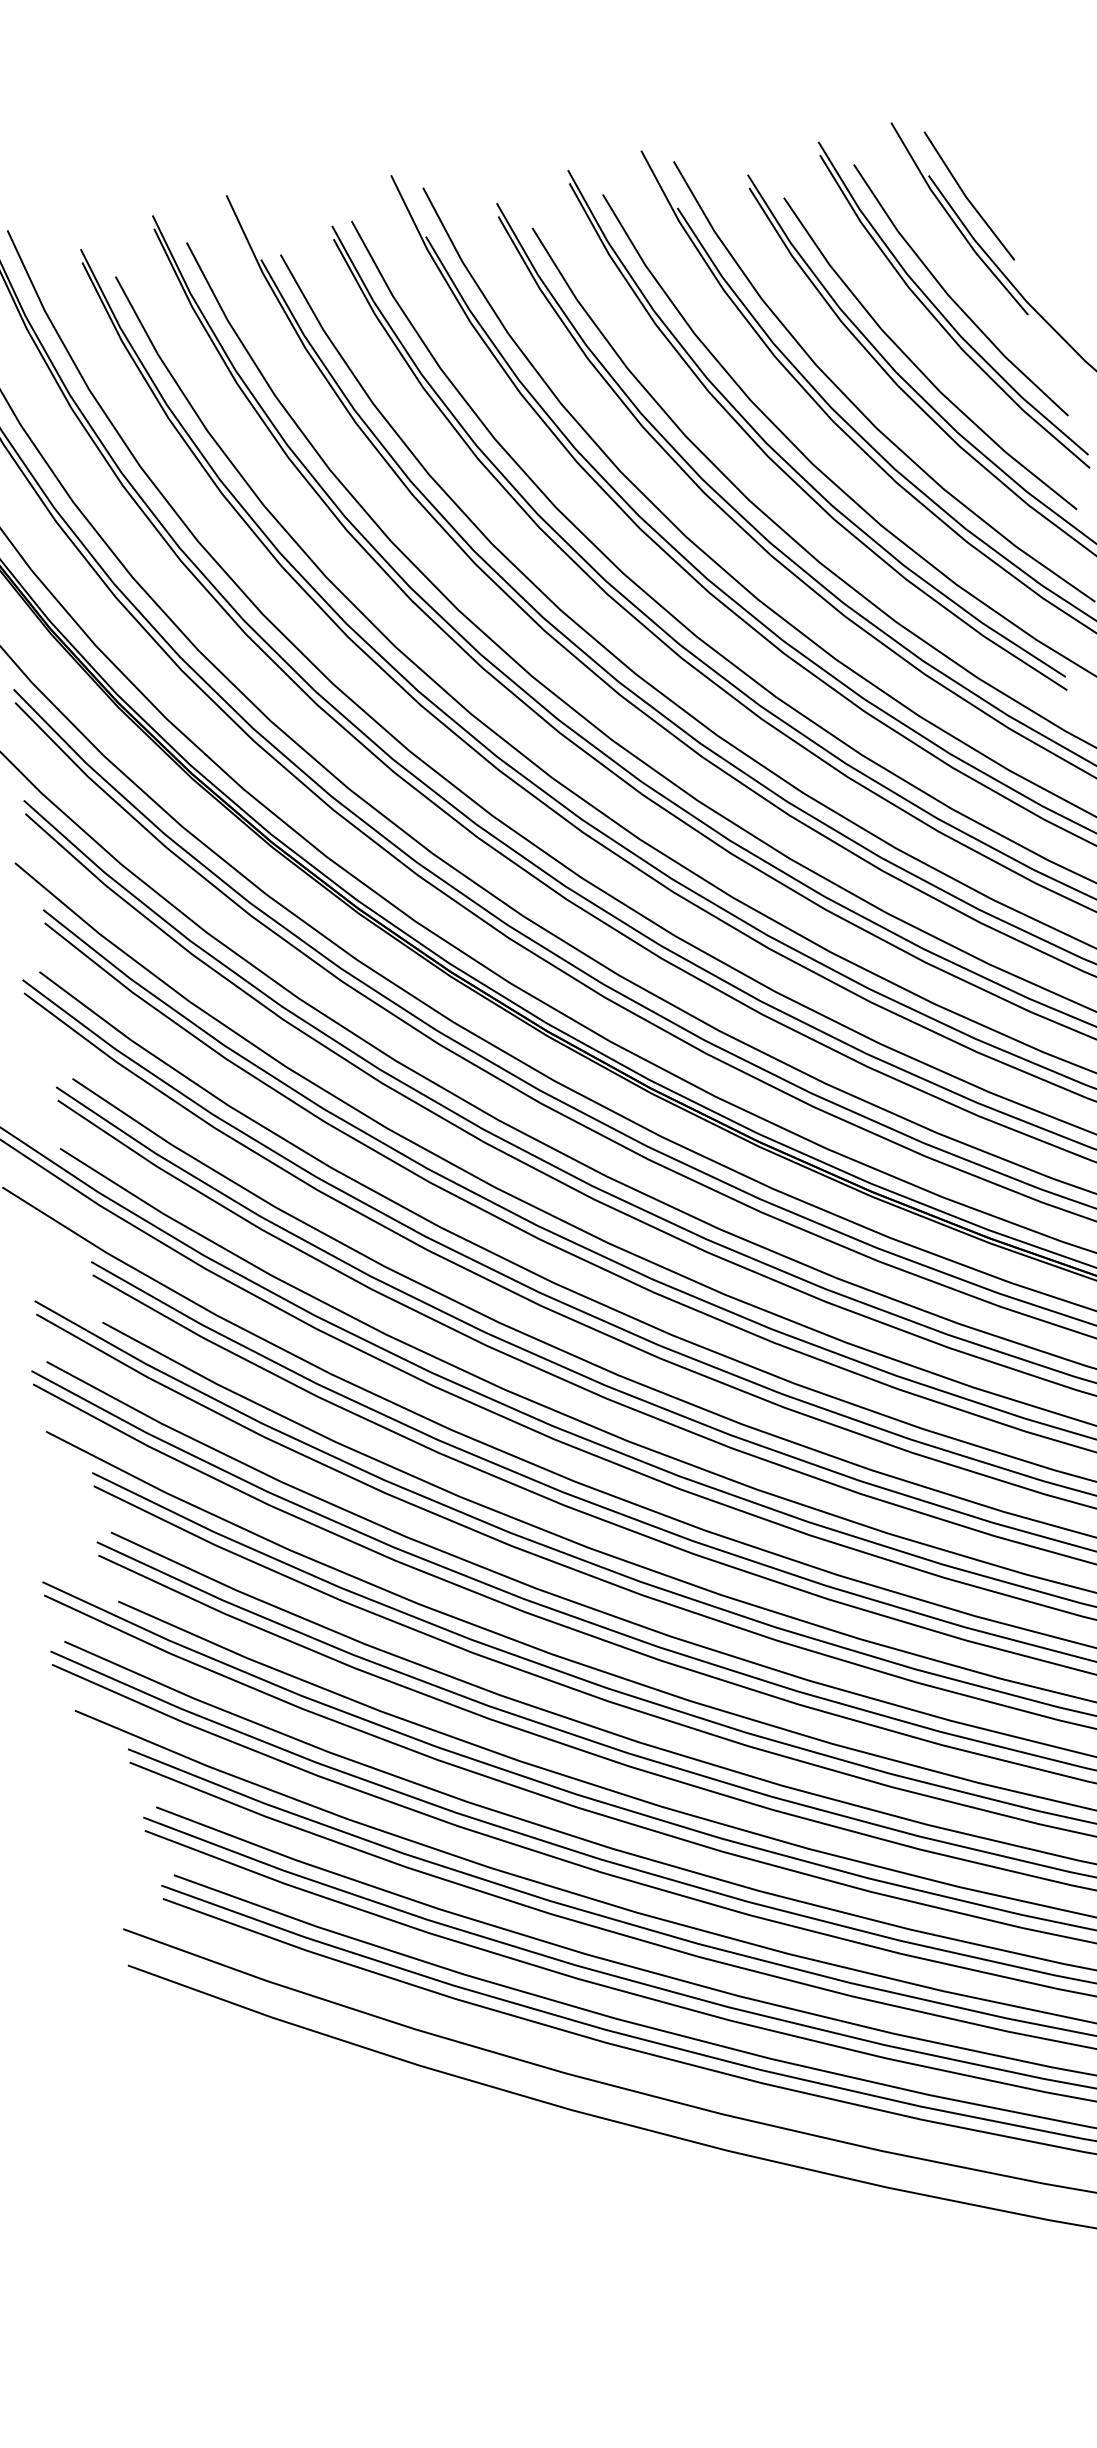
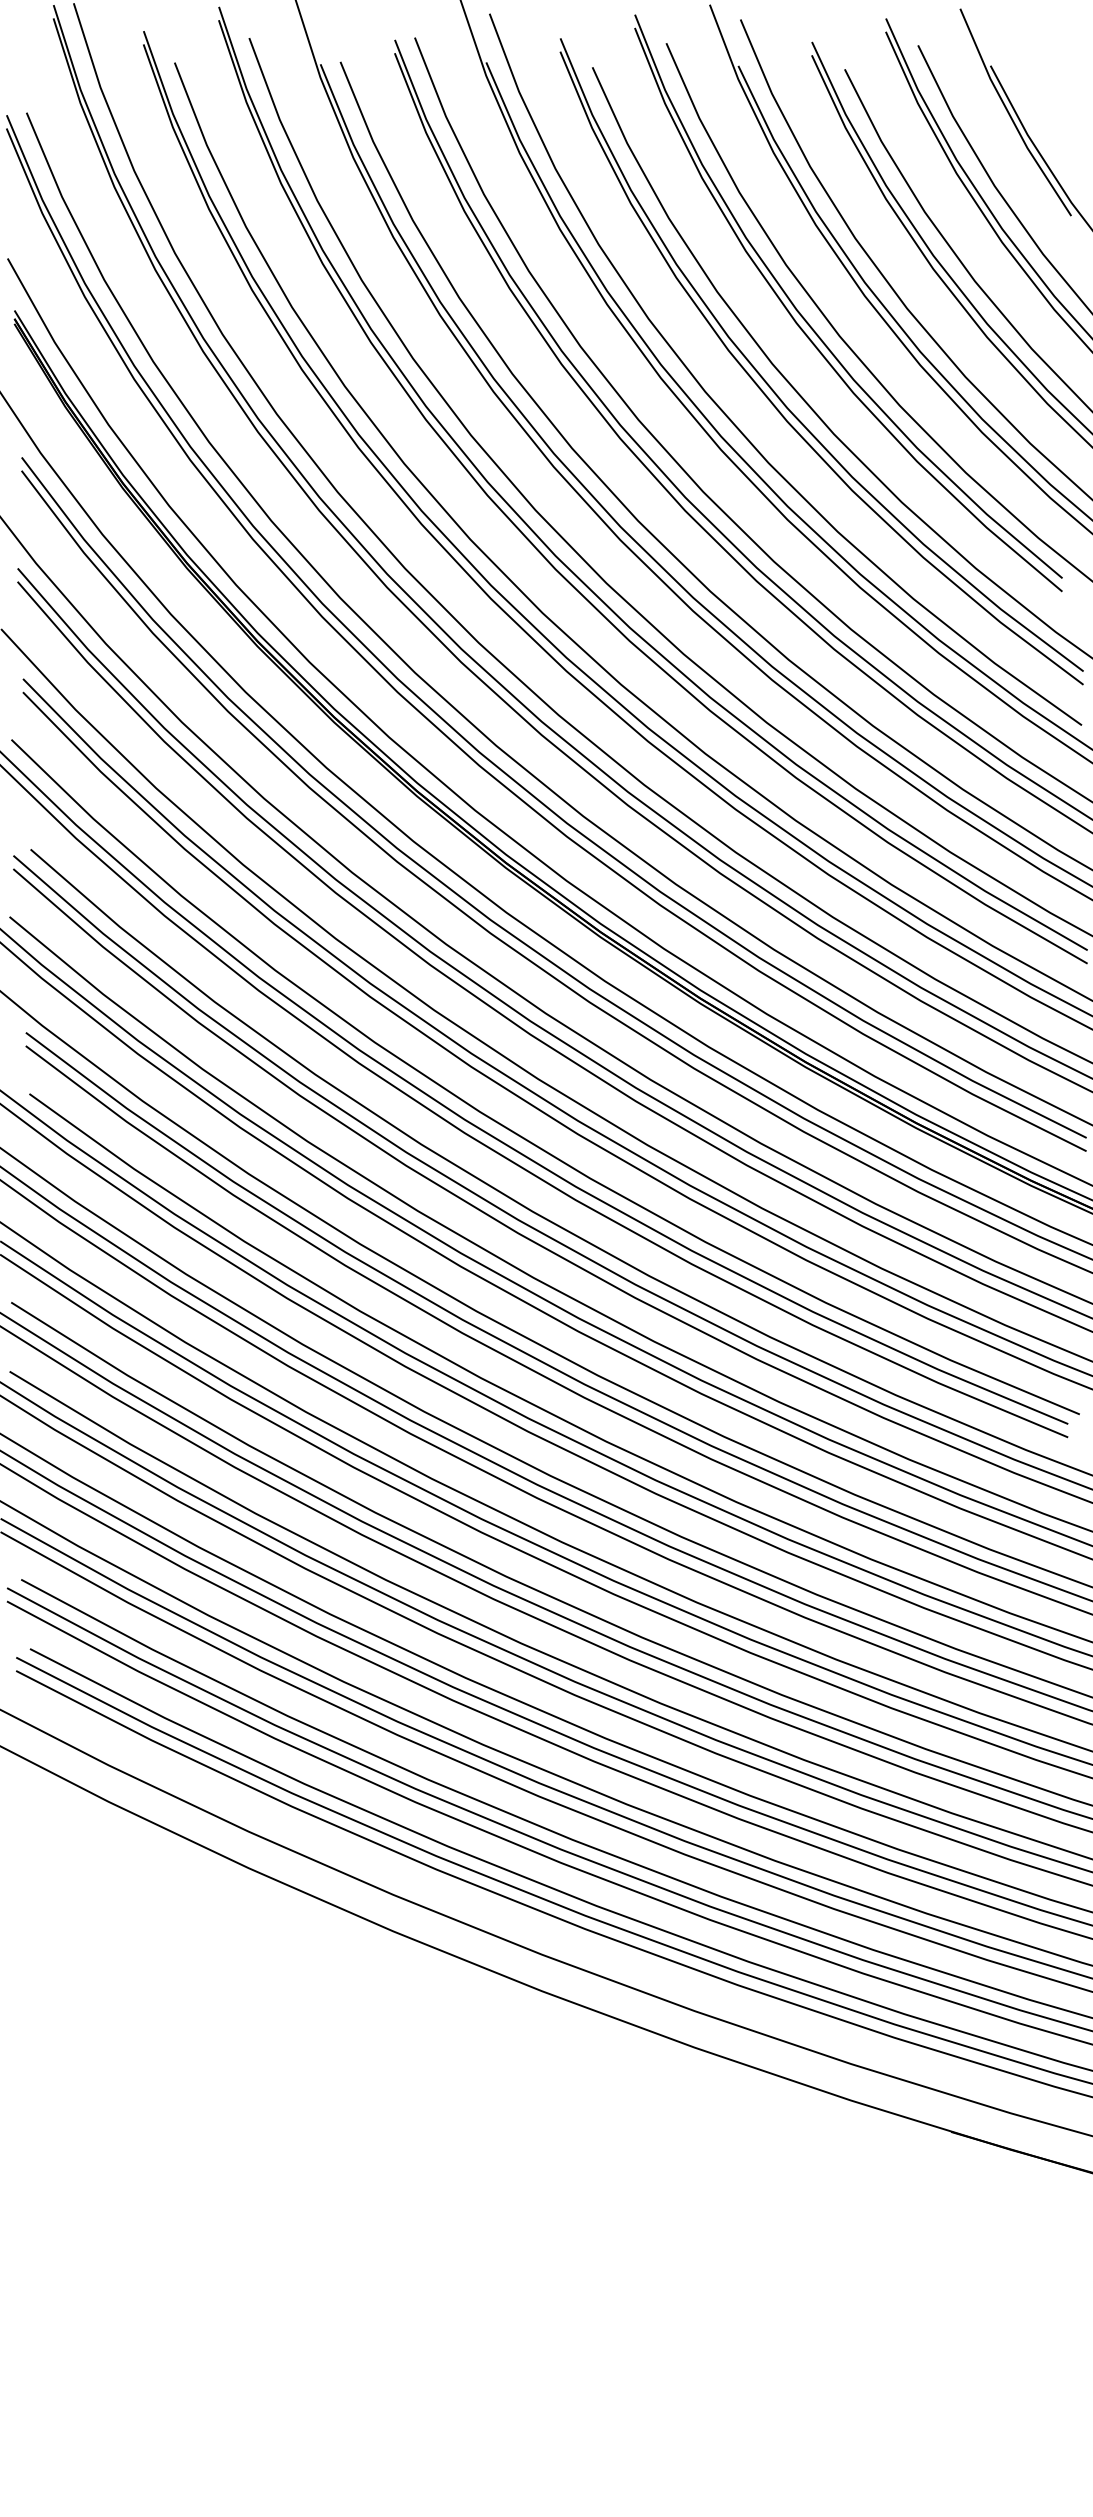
line: (967, 197) -> (1026, 92), removed

